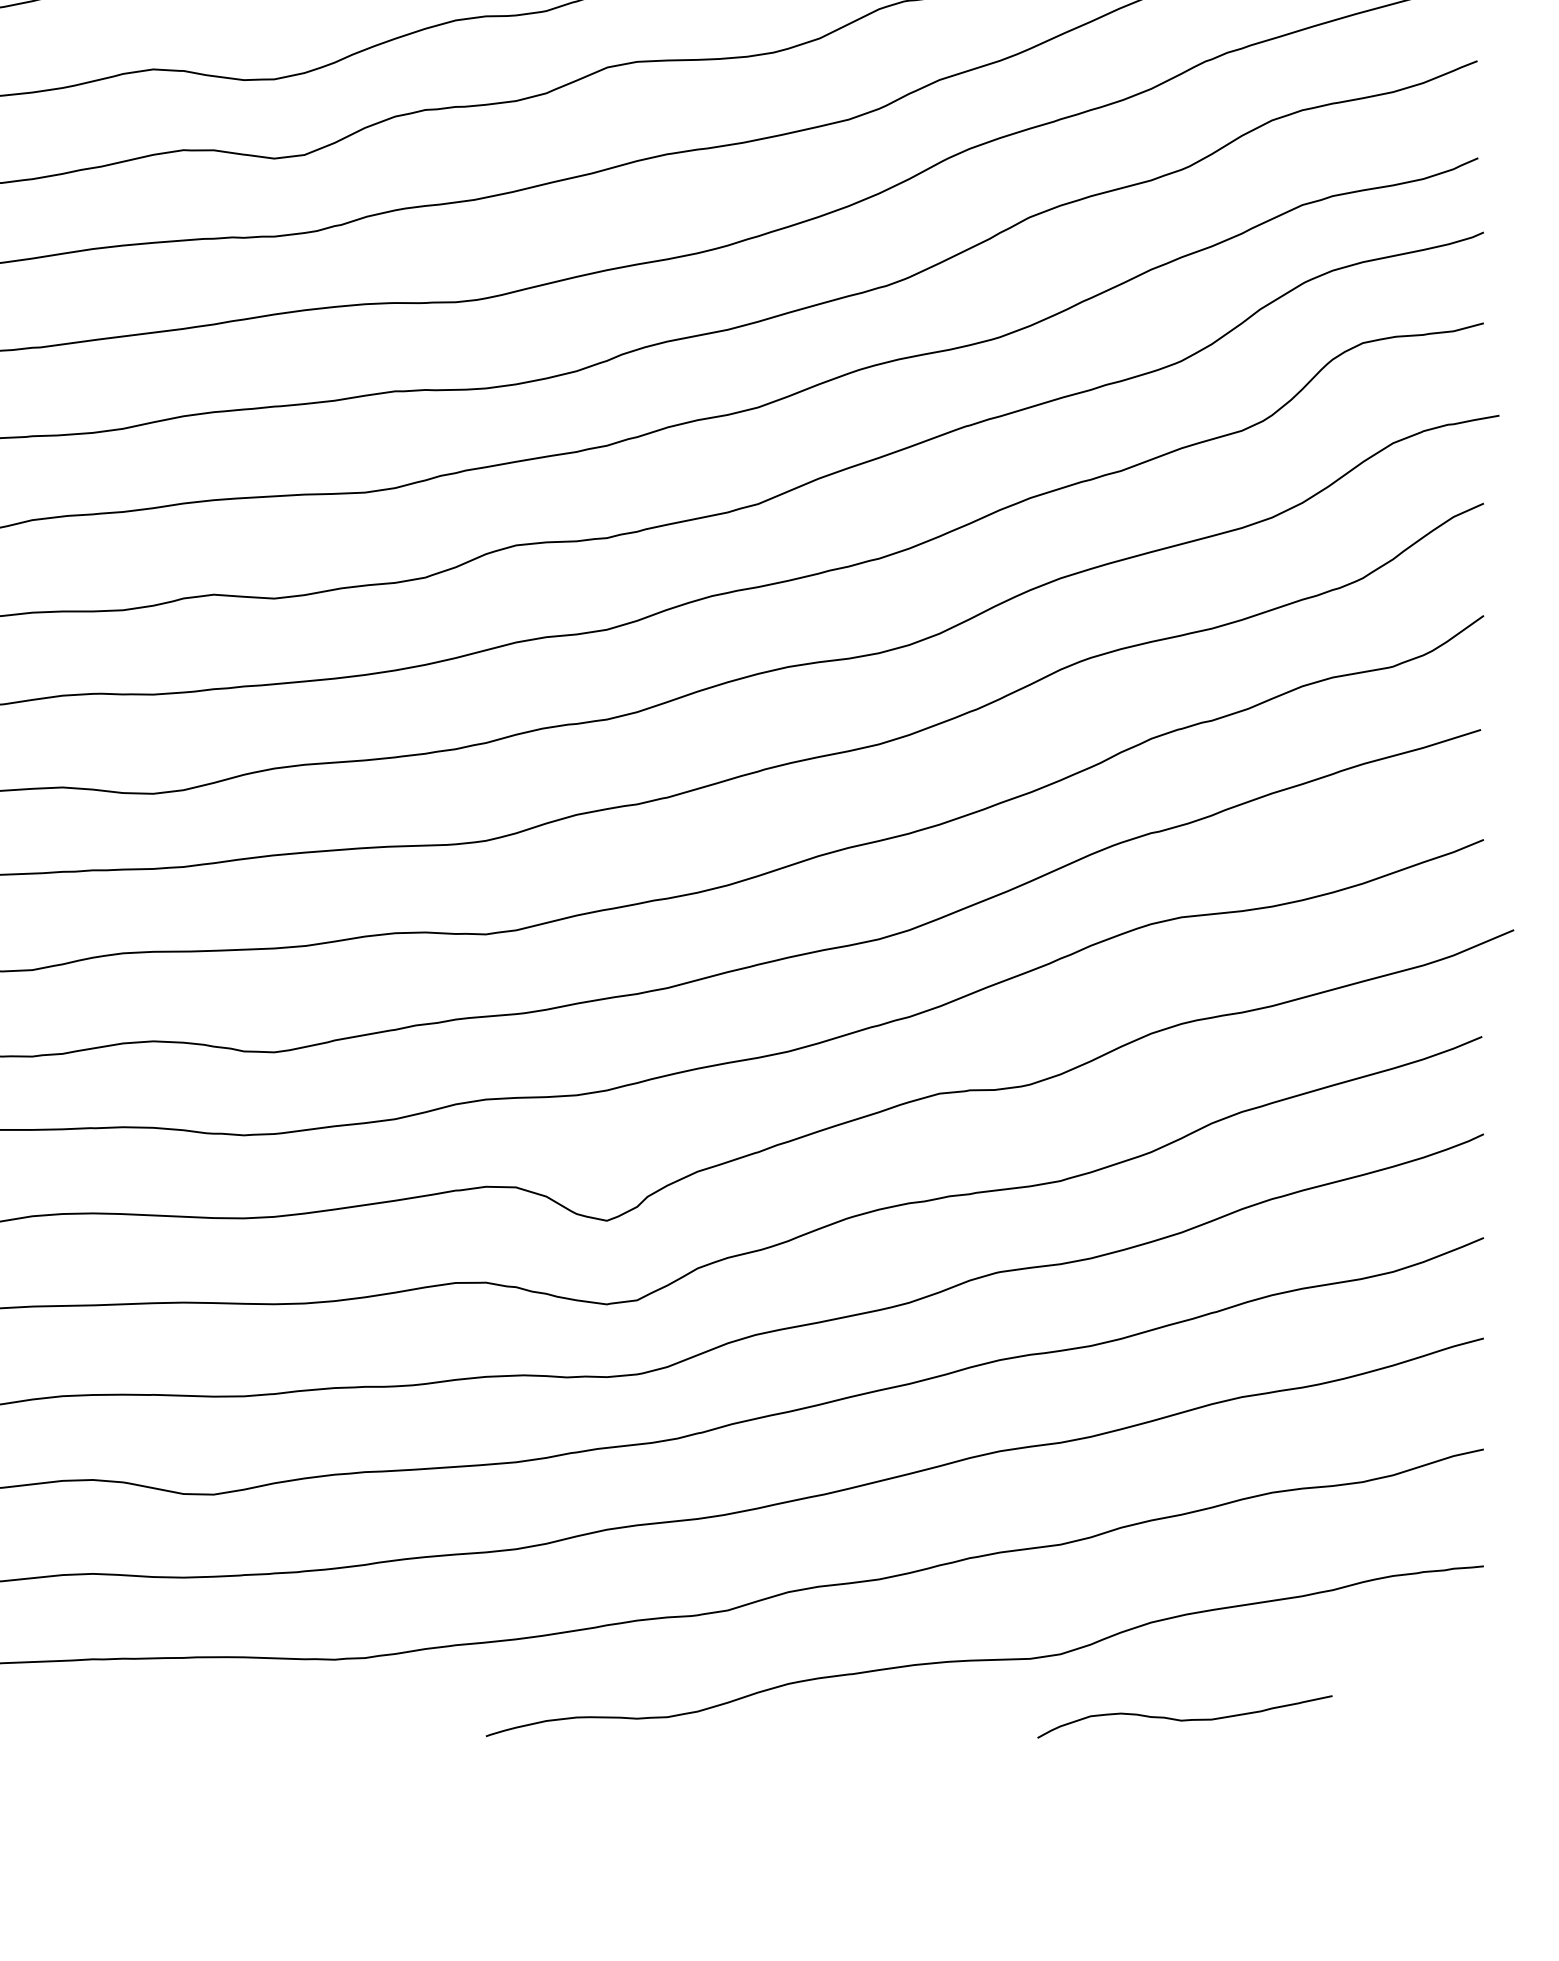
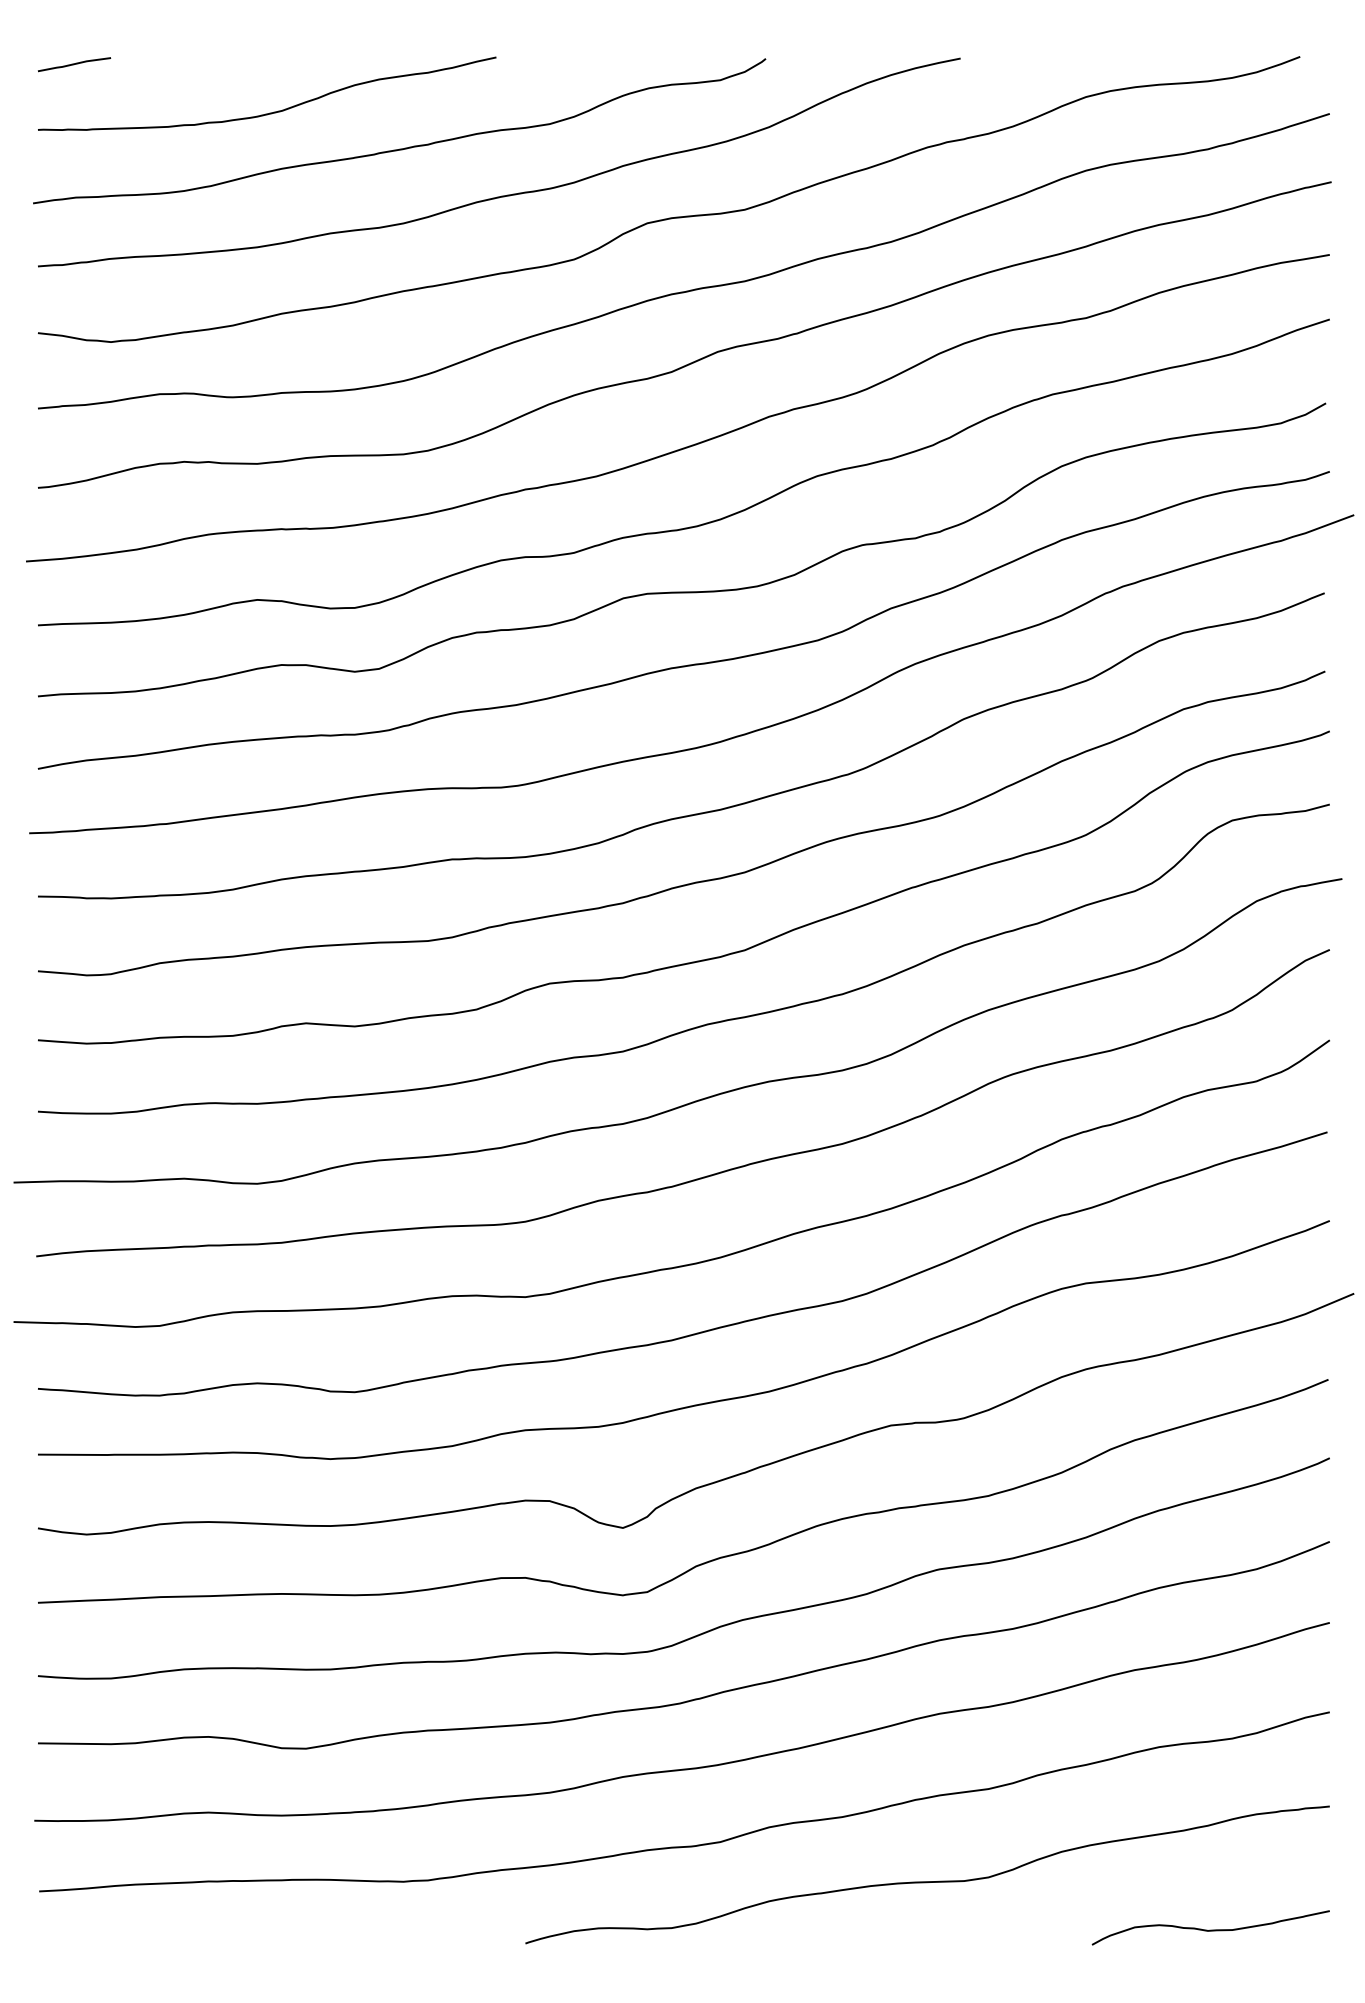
curve: (1184, 1718) -> (1210, 1929), moved

